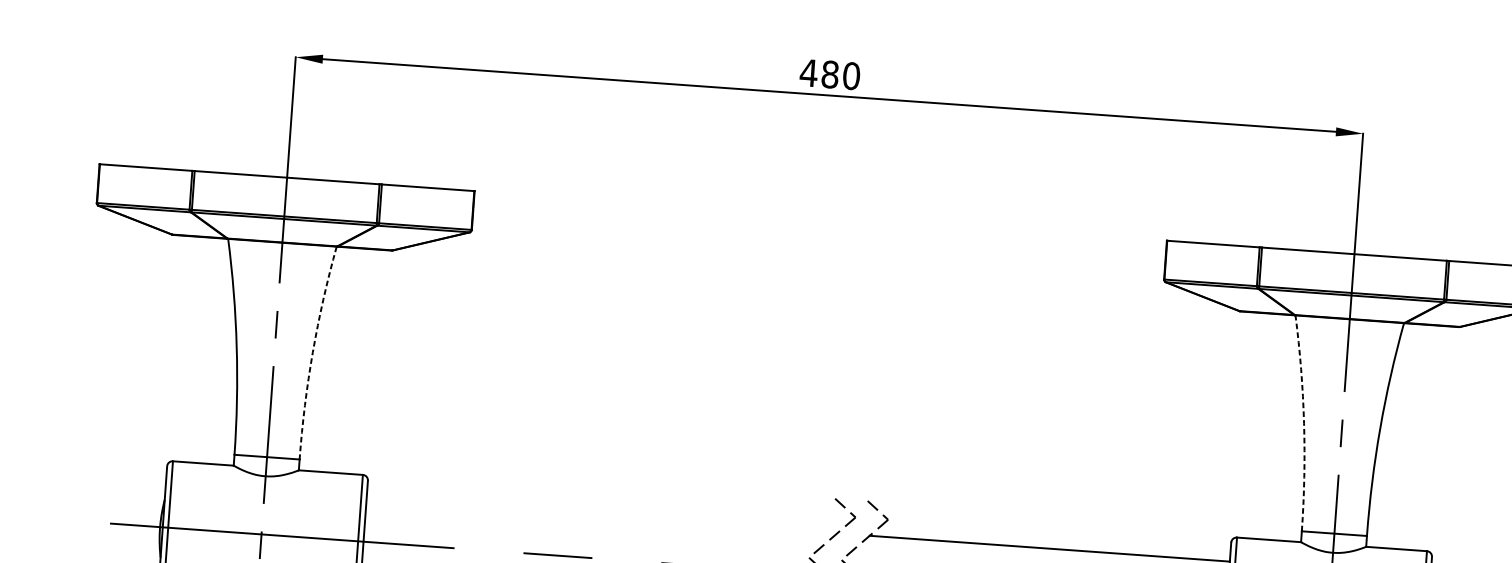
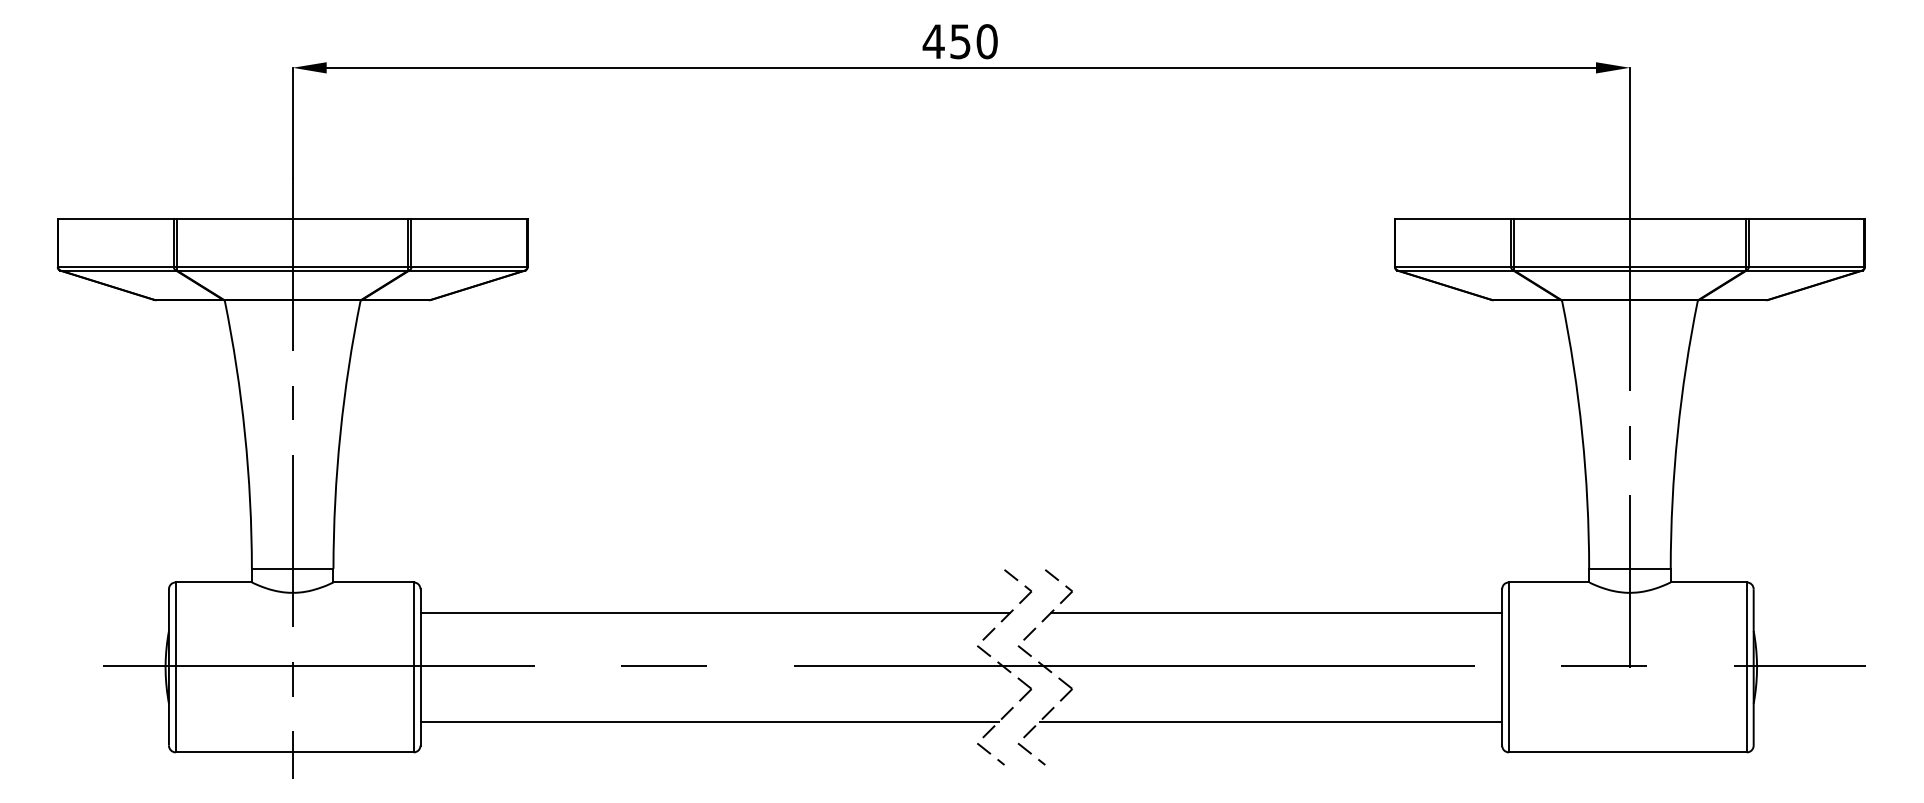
text: (830, 74) -> (960, 41), 480 -> 450
arc: (312, 351) -> (340, 433), dashed -> solid
arc: (1304, 422) -> (1582, 433), dashed -> solid
line: (601, 516) -> (715, 613), added

